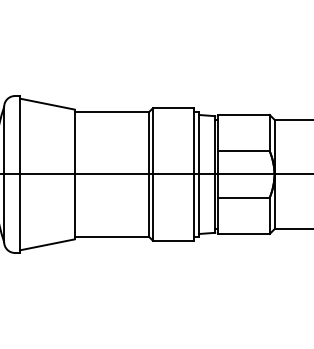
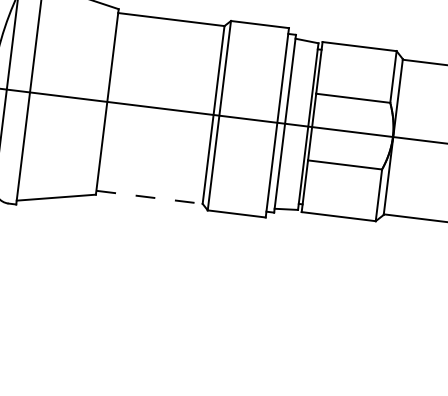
line: (112, 236) -> (150, 197), solid -> dashed

